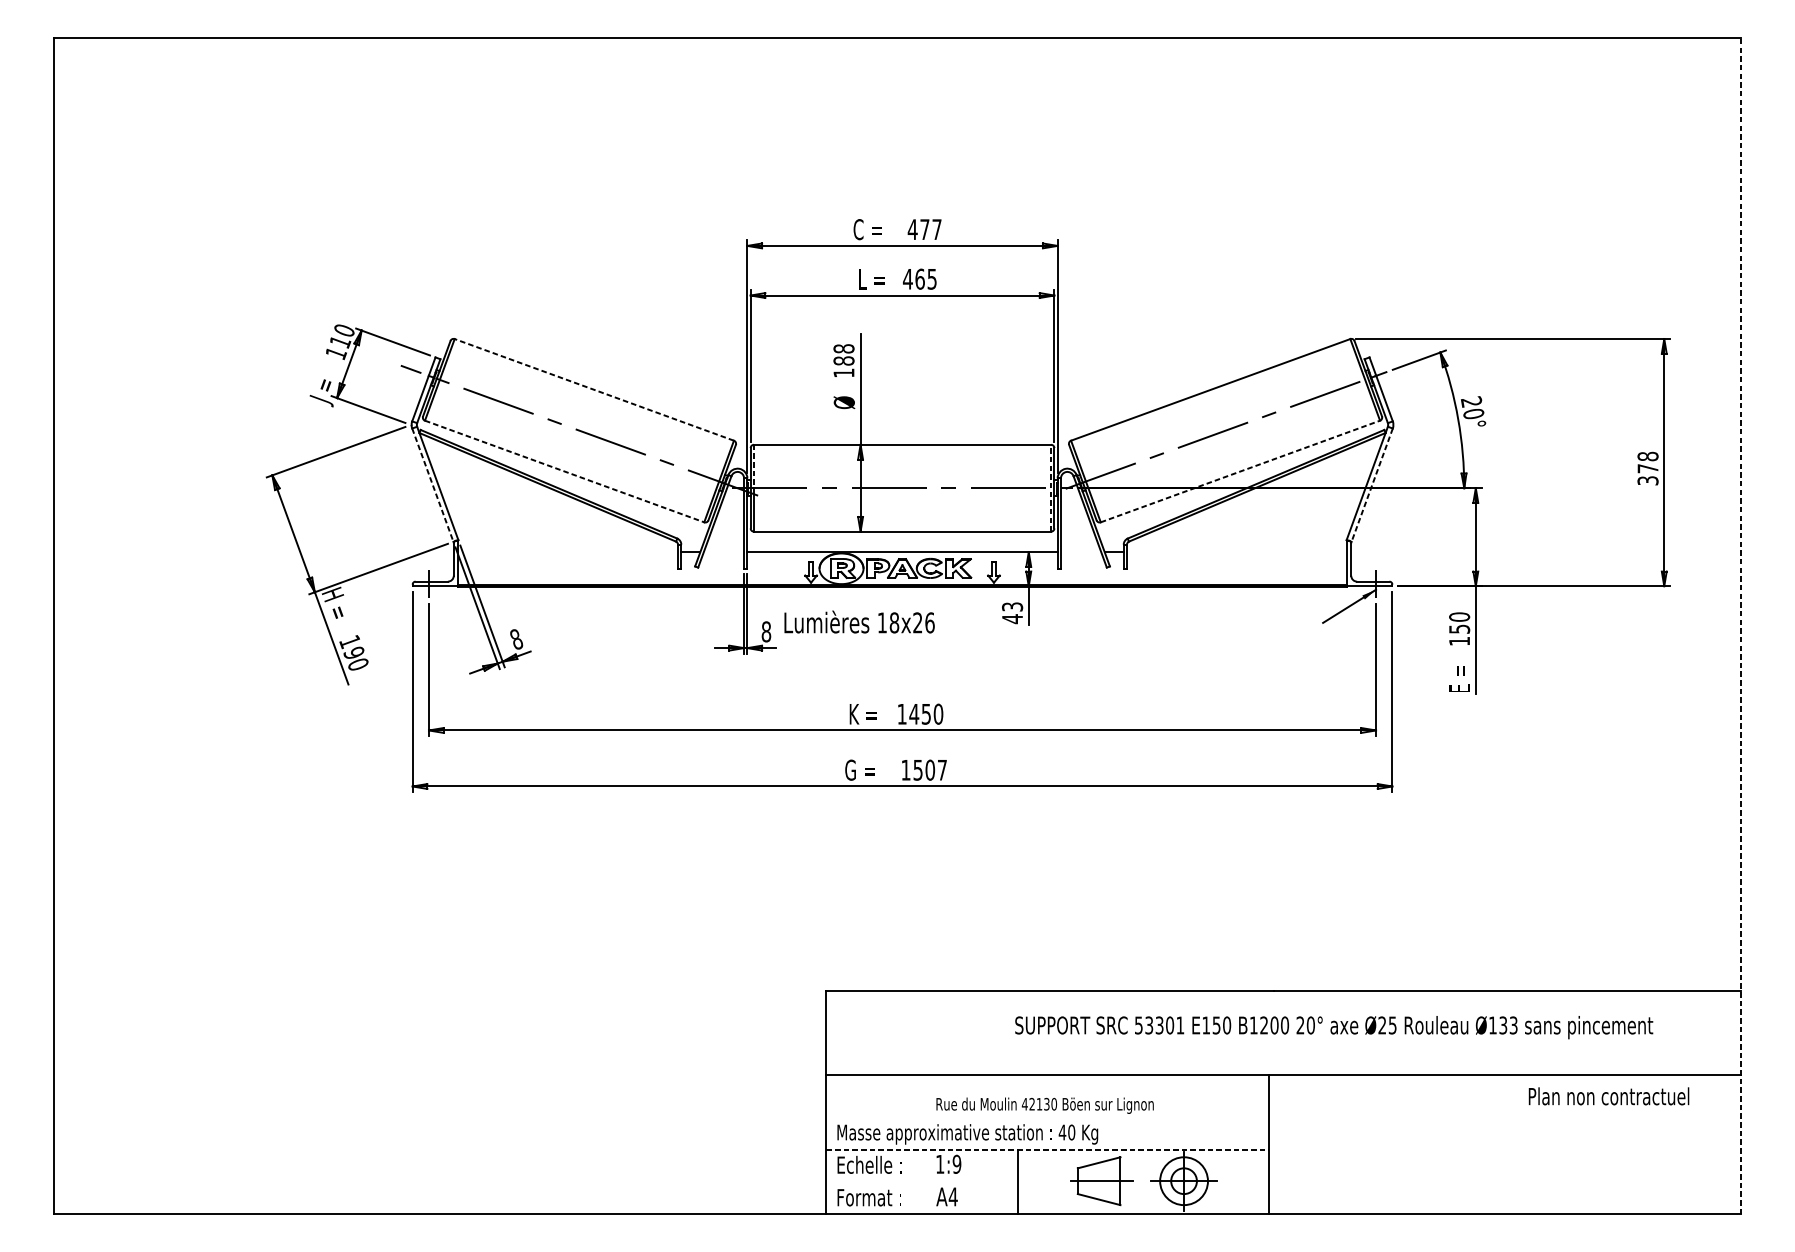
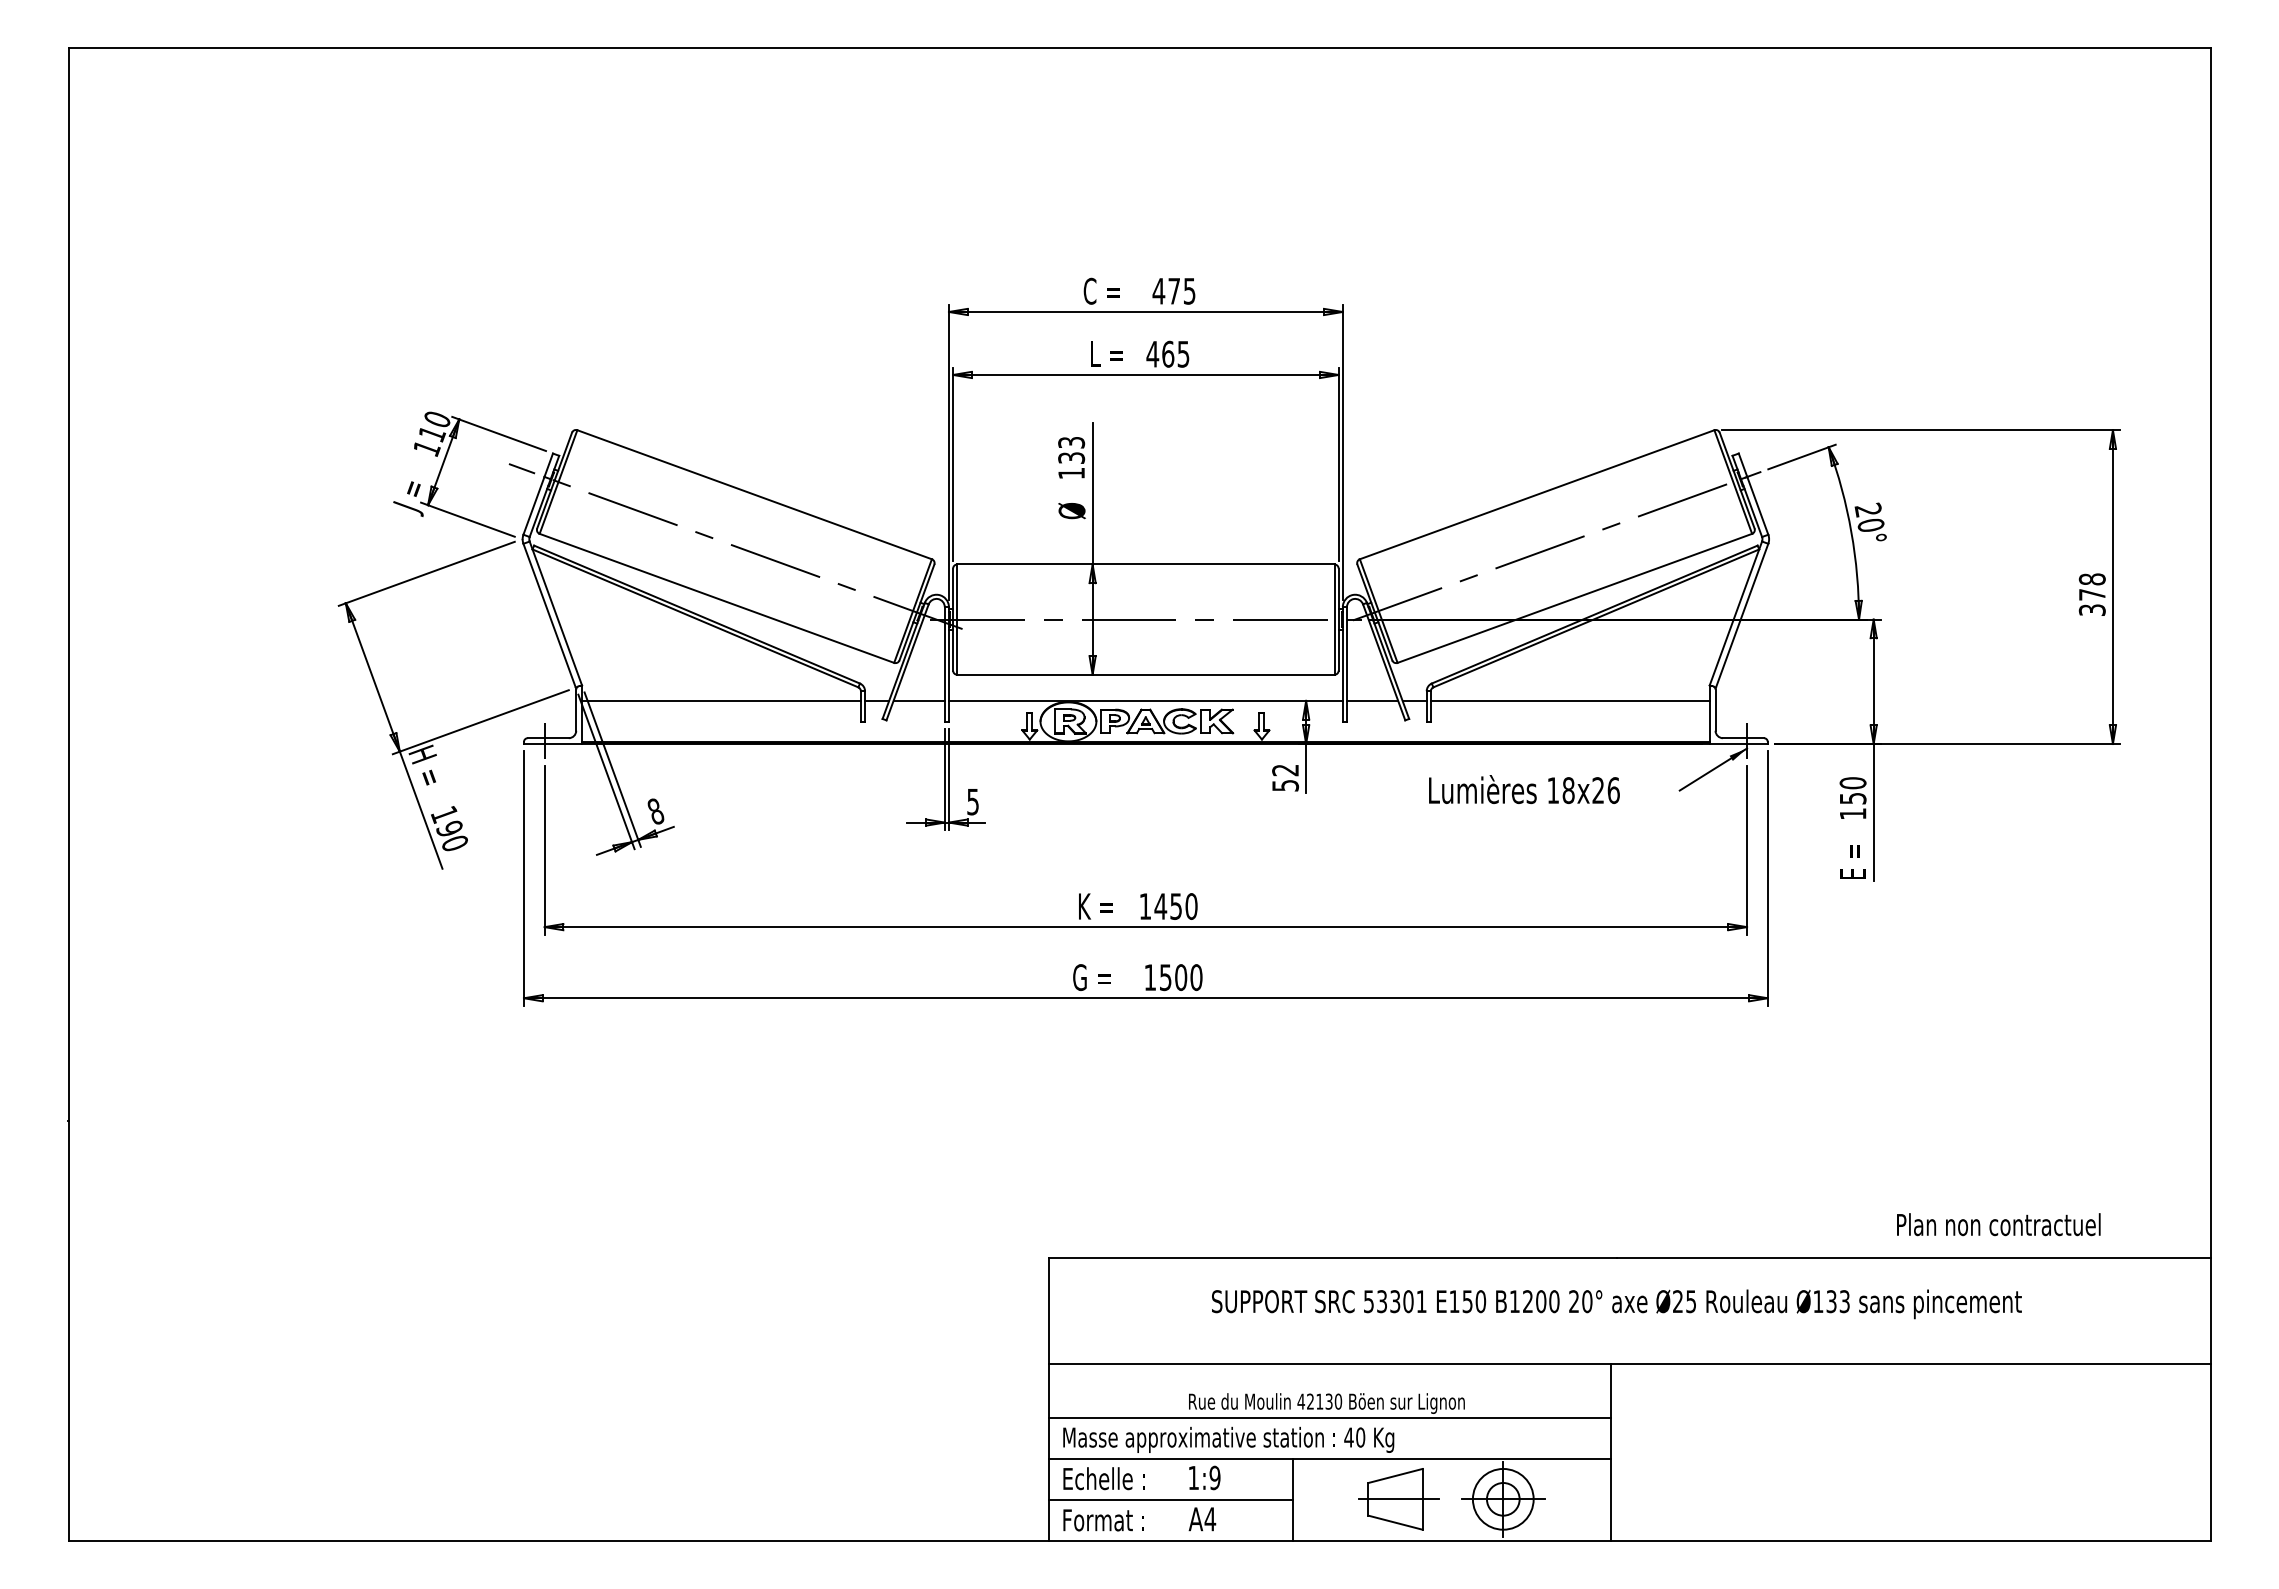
text: (936, 229) -> (1189, 291), 477 -> 475
text: (843, 355) -> (1071, 450), 188 -> 133
line: (594, 389) -> (754, 494), dashed -> solid
line: (754, 466) -> (957, 592), dashed -> solid
line: (564, 471) -> (716, 598), dashed -> solid
line: (1240, 471) -> (1574, 598), dashed -> solid
line: (432, 485) -> (549, 615), dashed -> solid
line: (1372, 485) -> (1742, 615), dashed -> solid
line: (1051, 488) -> (1334, 619), dashed -> solid
line: (568, 551) -> (721, 700), added
line: (723, 551) -> (918, 700), added
line: (1081, 551) -> (1372, 700), added
line: (1236, 551) -> (1569, 700), added
text: (1012, 613) -> (1285, 778), 43 -> 52
text: (859, 622) -> (1524, 789), moved
line: (1741, 626) -> (2210, 794), dashed -> solid
text: (766, 631) -> (973, 801), 8 -> 5
text: (942, 770) -> (1196, 977), 1507 -> 1500
text: (1333, 1027) -> (1616, 1304), moved
text: (1608, 1096) -> (1998, 1224), moved
line: (1047, 1117) -> (1330, 1418), added
line: (1047, 1149) -> (1330, 1459), dashed -> solid
line: (921, 1182) -> (1170, 1500), added

